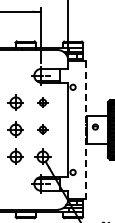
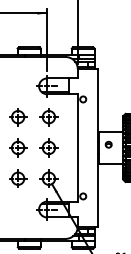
part: (42, 102) -> (48, 116), size x1.67
part: (42, 129) -> (48, 147), size x1.67
line: (85, 130) -> (97, 148), dashed -> solid

